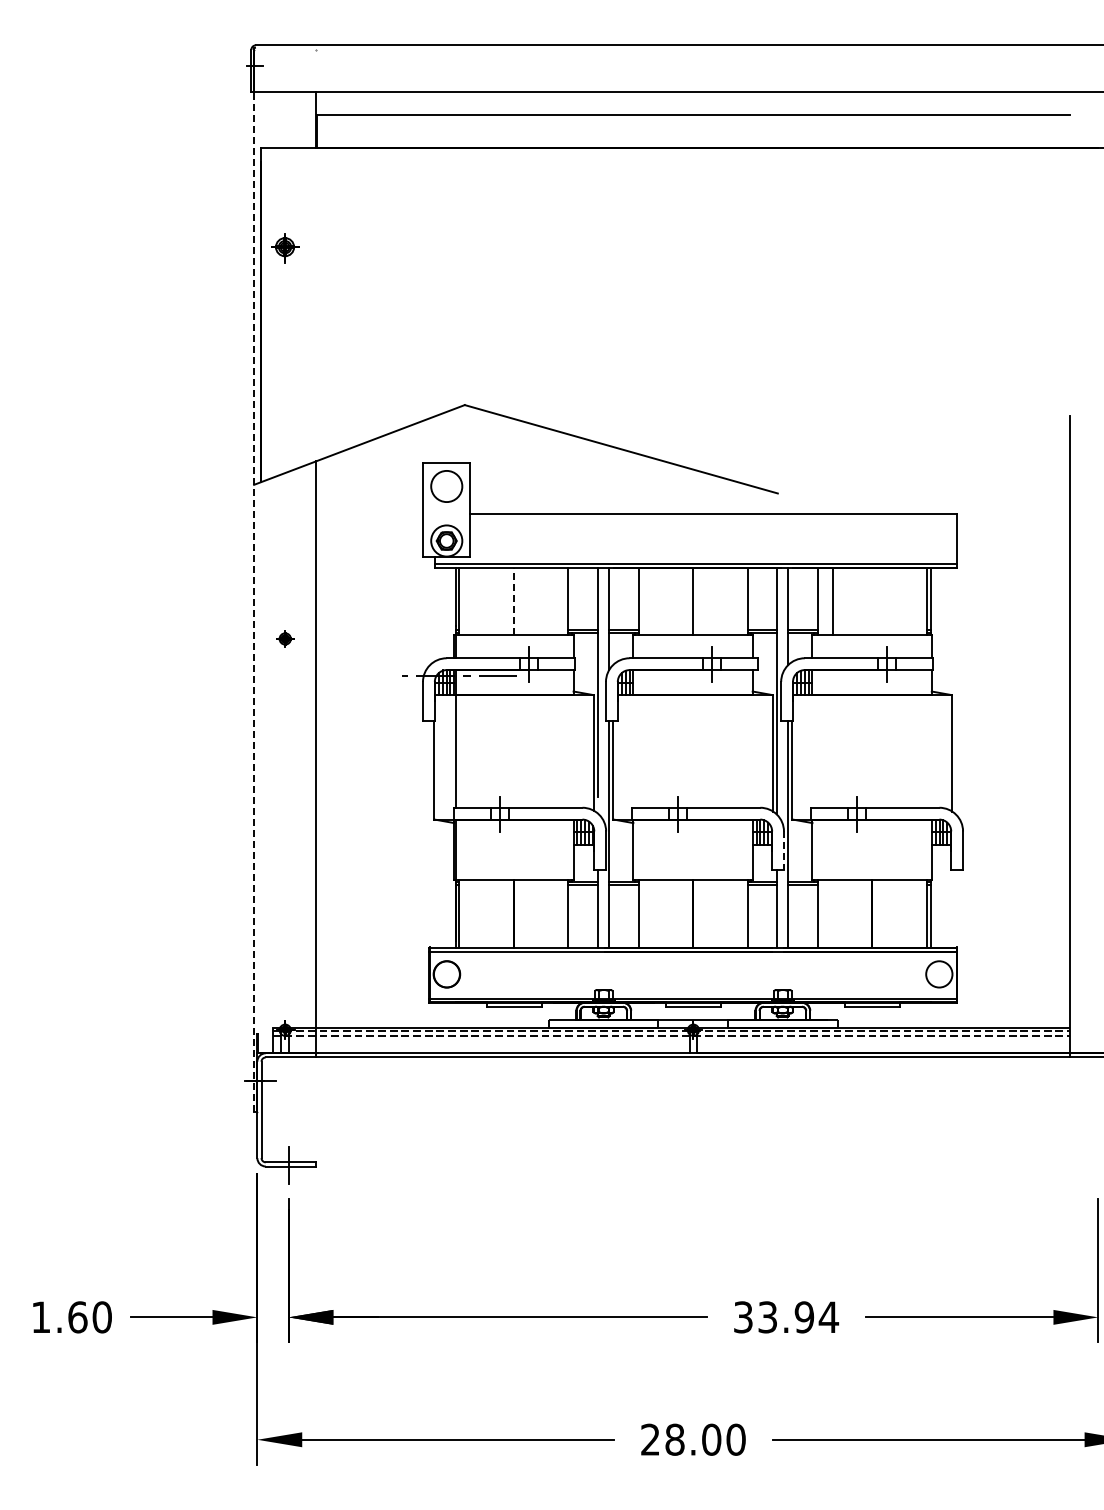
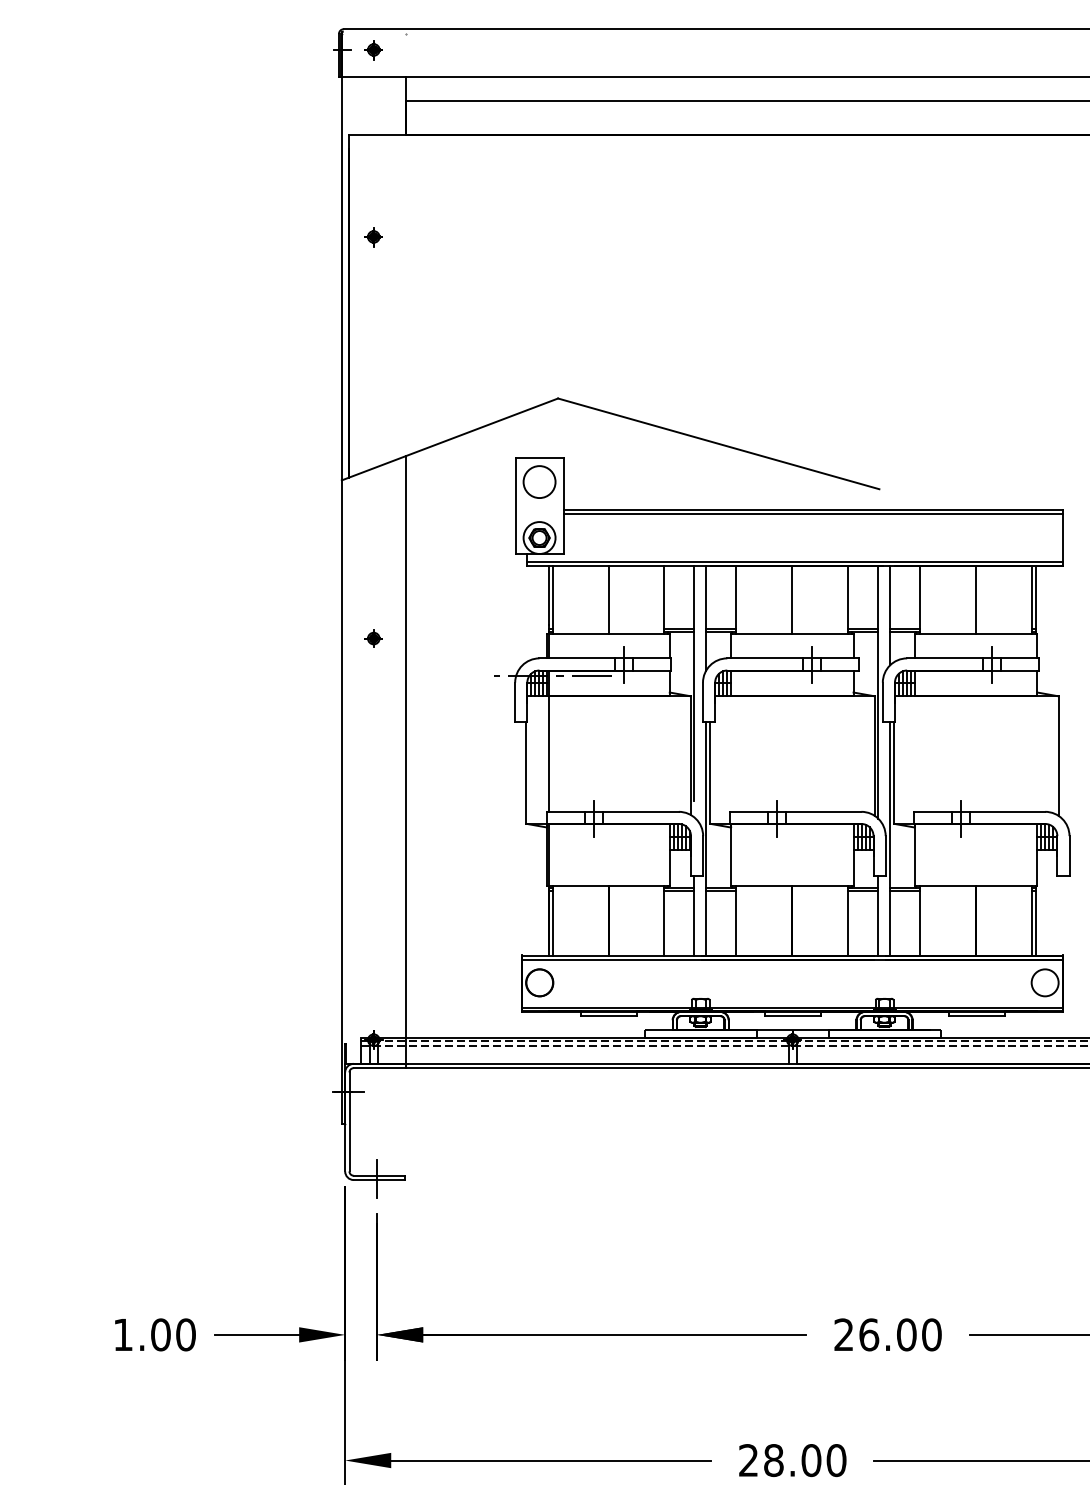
part: (285, 65) -> (374, 49), added
part: (285, 248) -> (374, 237), size x0.62
line: (713, 517) -> (813, 513), added
line: (254, 580) -> (342, 578), dashed -> solid
line: (513, 600) -> (608, 599), dashed -> solid
line: (833, 601) -> (976, 600), moved
line: (783, 851) -> (885, 856), dashed -> solid
text: (77, 1317) -> (160, 1335), 1.60 -> 1.00
text: (786, 1317) -> (888, 1335), 33.94 -> 26.00

